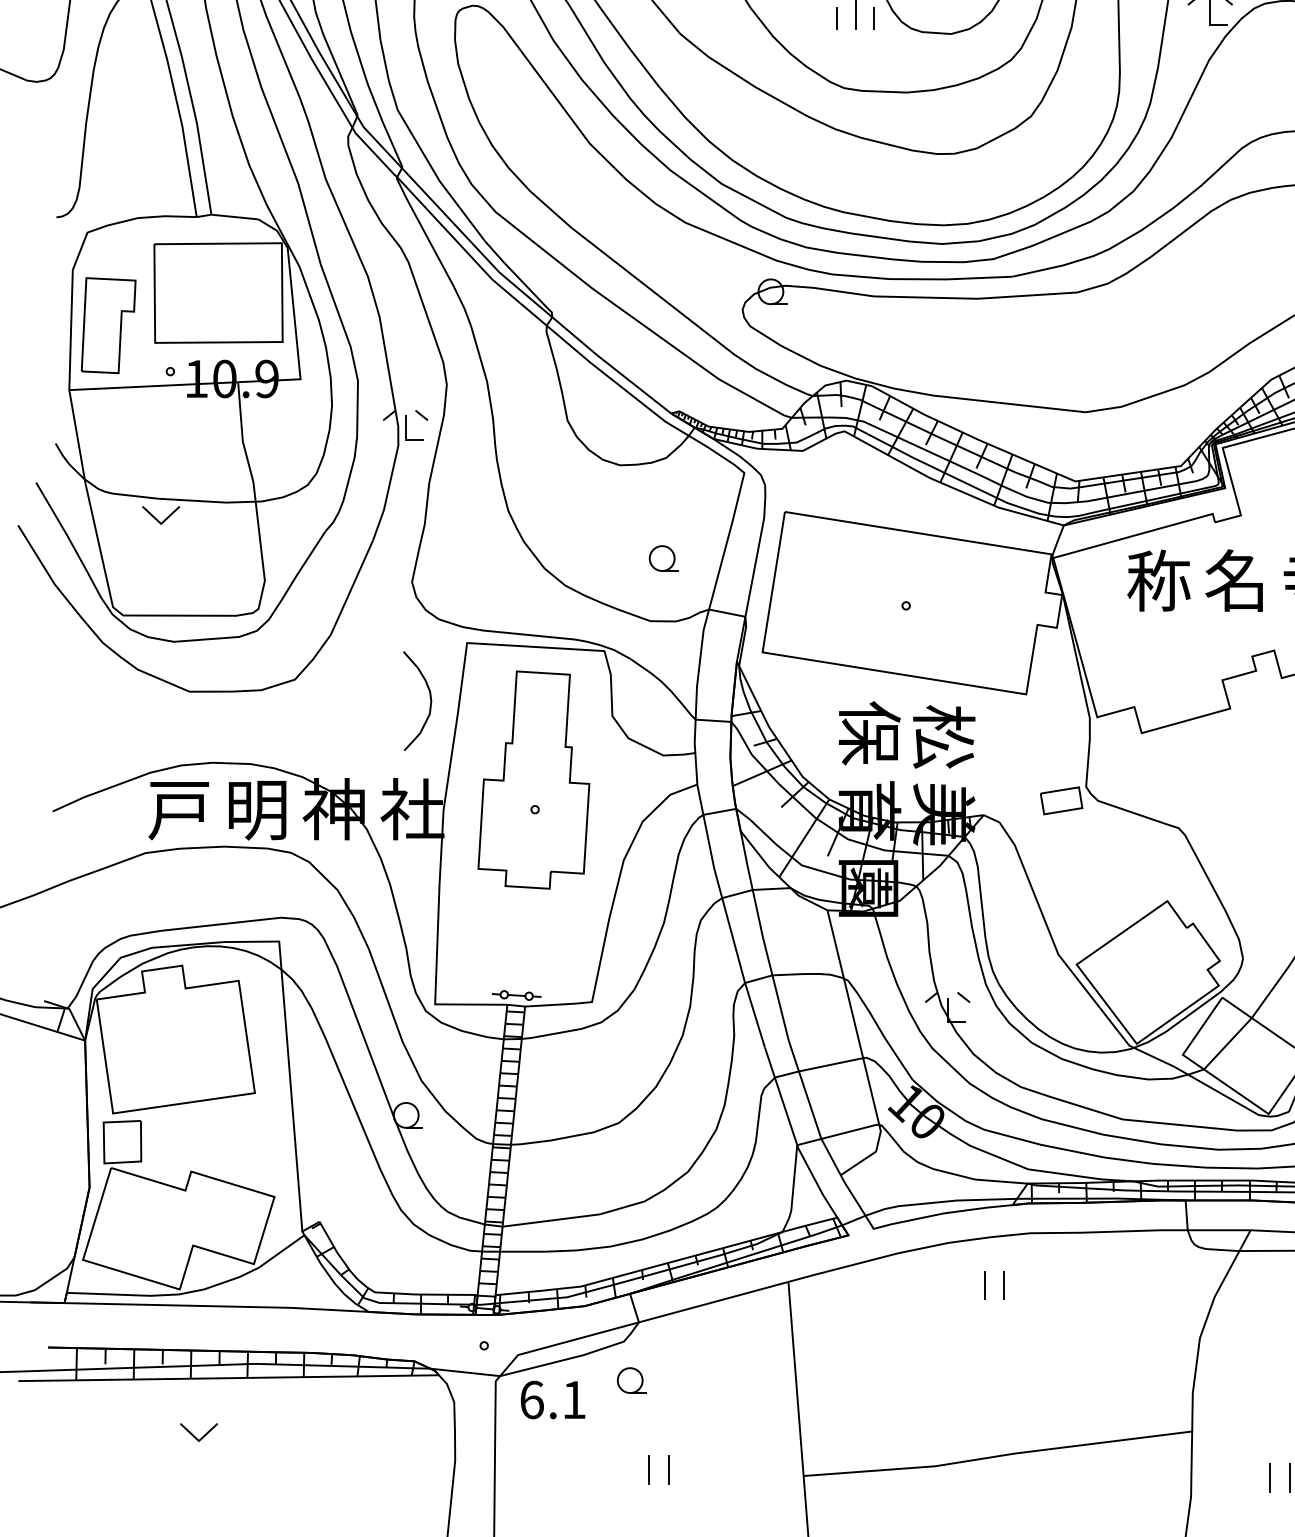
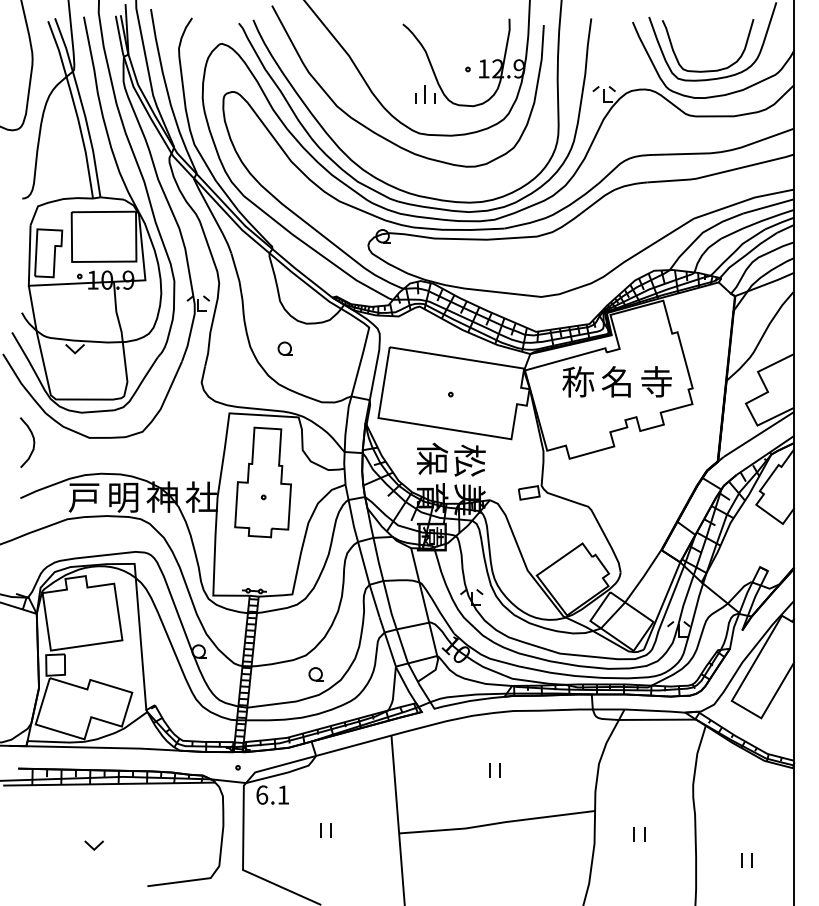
part: (661, 558) -> (284, 348), moved
curve: (429, 700) -> (33, 442), moved
part: (992, 1285) -> (494, 770), moved
part: (629, 1380) -> (315, 674), moved
part: (197, 1432) -> (93, 845), moved

